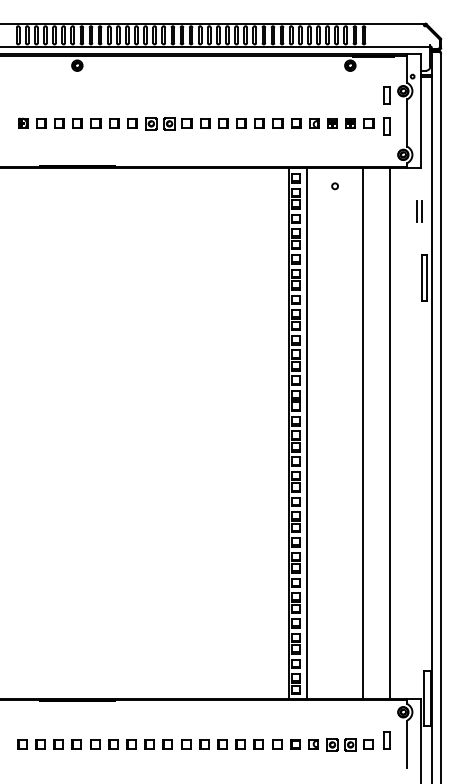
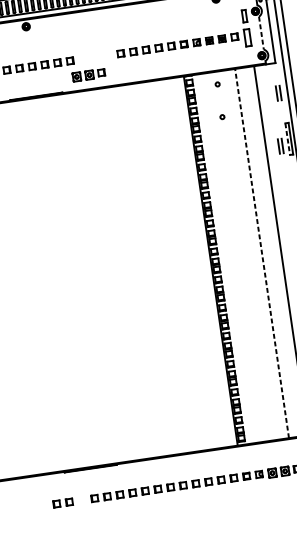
part: (168, 123) -> (88, 74), moved
line: (407, 123) -> (261, 33), solid -> dashed
part: (386, 126) -> (247, 37), size x1.4
circle: (334, 233) -> (222, 117), added
line: (422, 277) -> (287, 138), solid -> dashed
part: (411, 286) -> (280, 146), added
line: (307, 433) -> (223, 259), removed
line: (362, 433) -> (261, 253), solid -> dashed
part: (58, 744) -> (81, 500), removed

